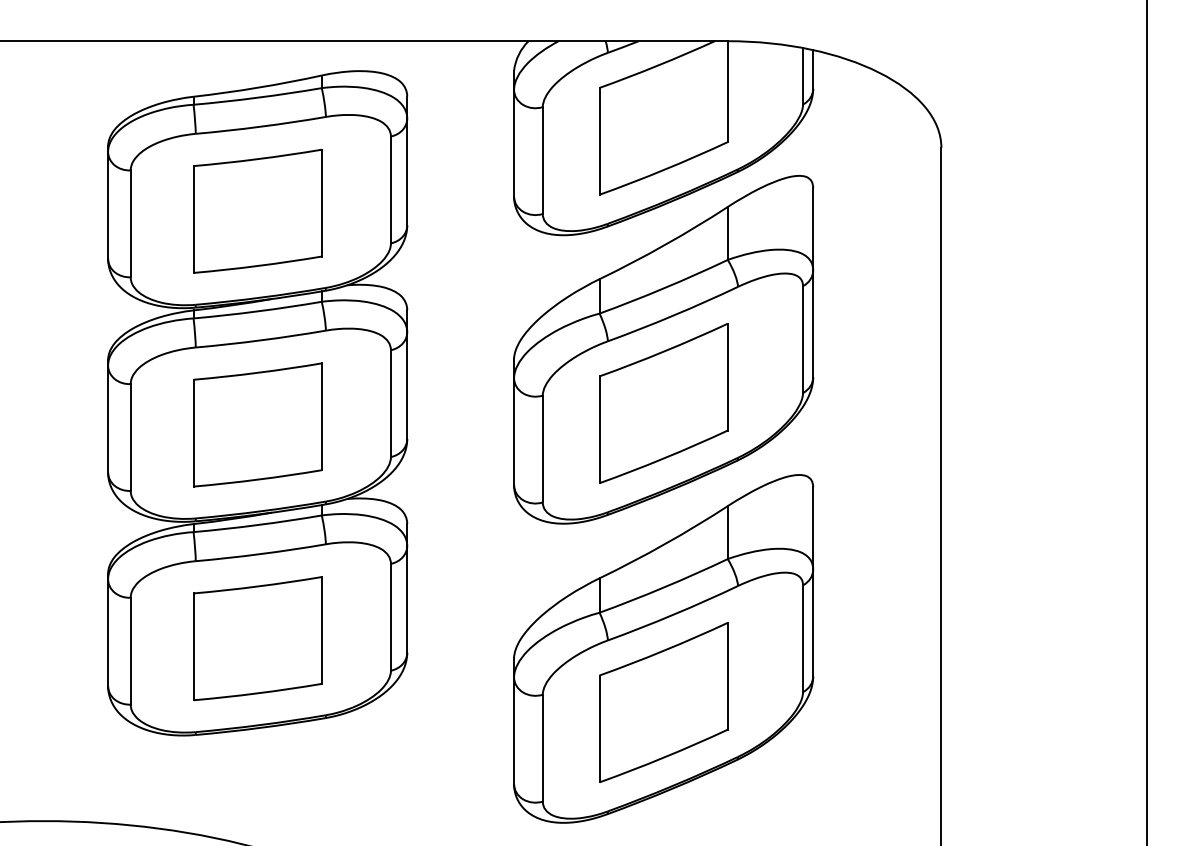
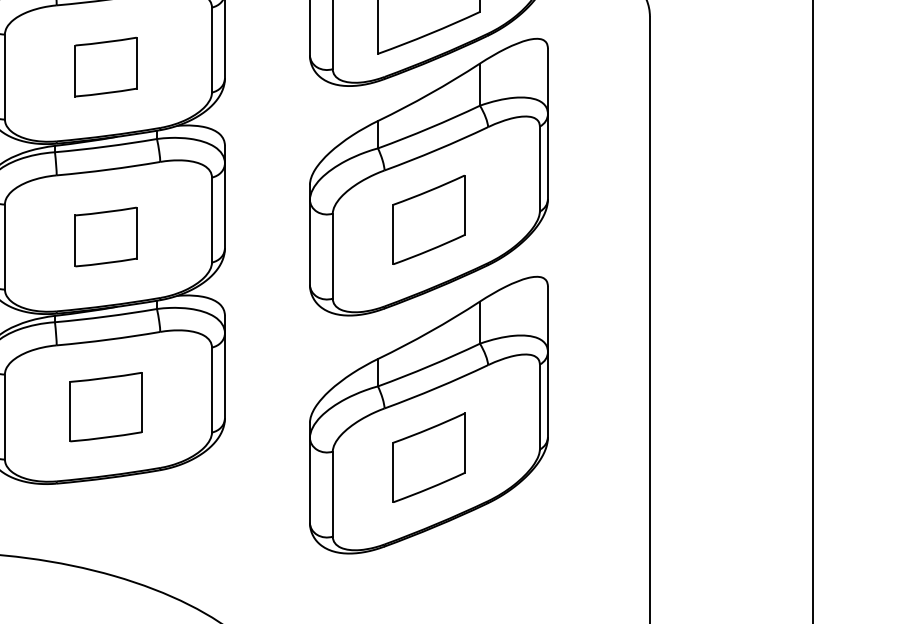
part: (257, 211) -> (105, 67), size x0.6
part: (663, 403) -> (428, 219), size x0.7
part: (257, 424) -> (105, 236), size x0.6
part: (257, 638) -> (105, 406), size x0.7
part: (663, 702) -> (428, 457), size x0.7

